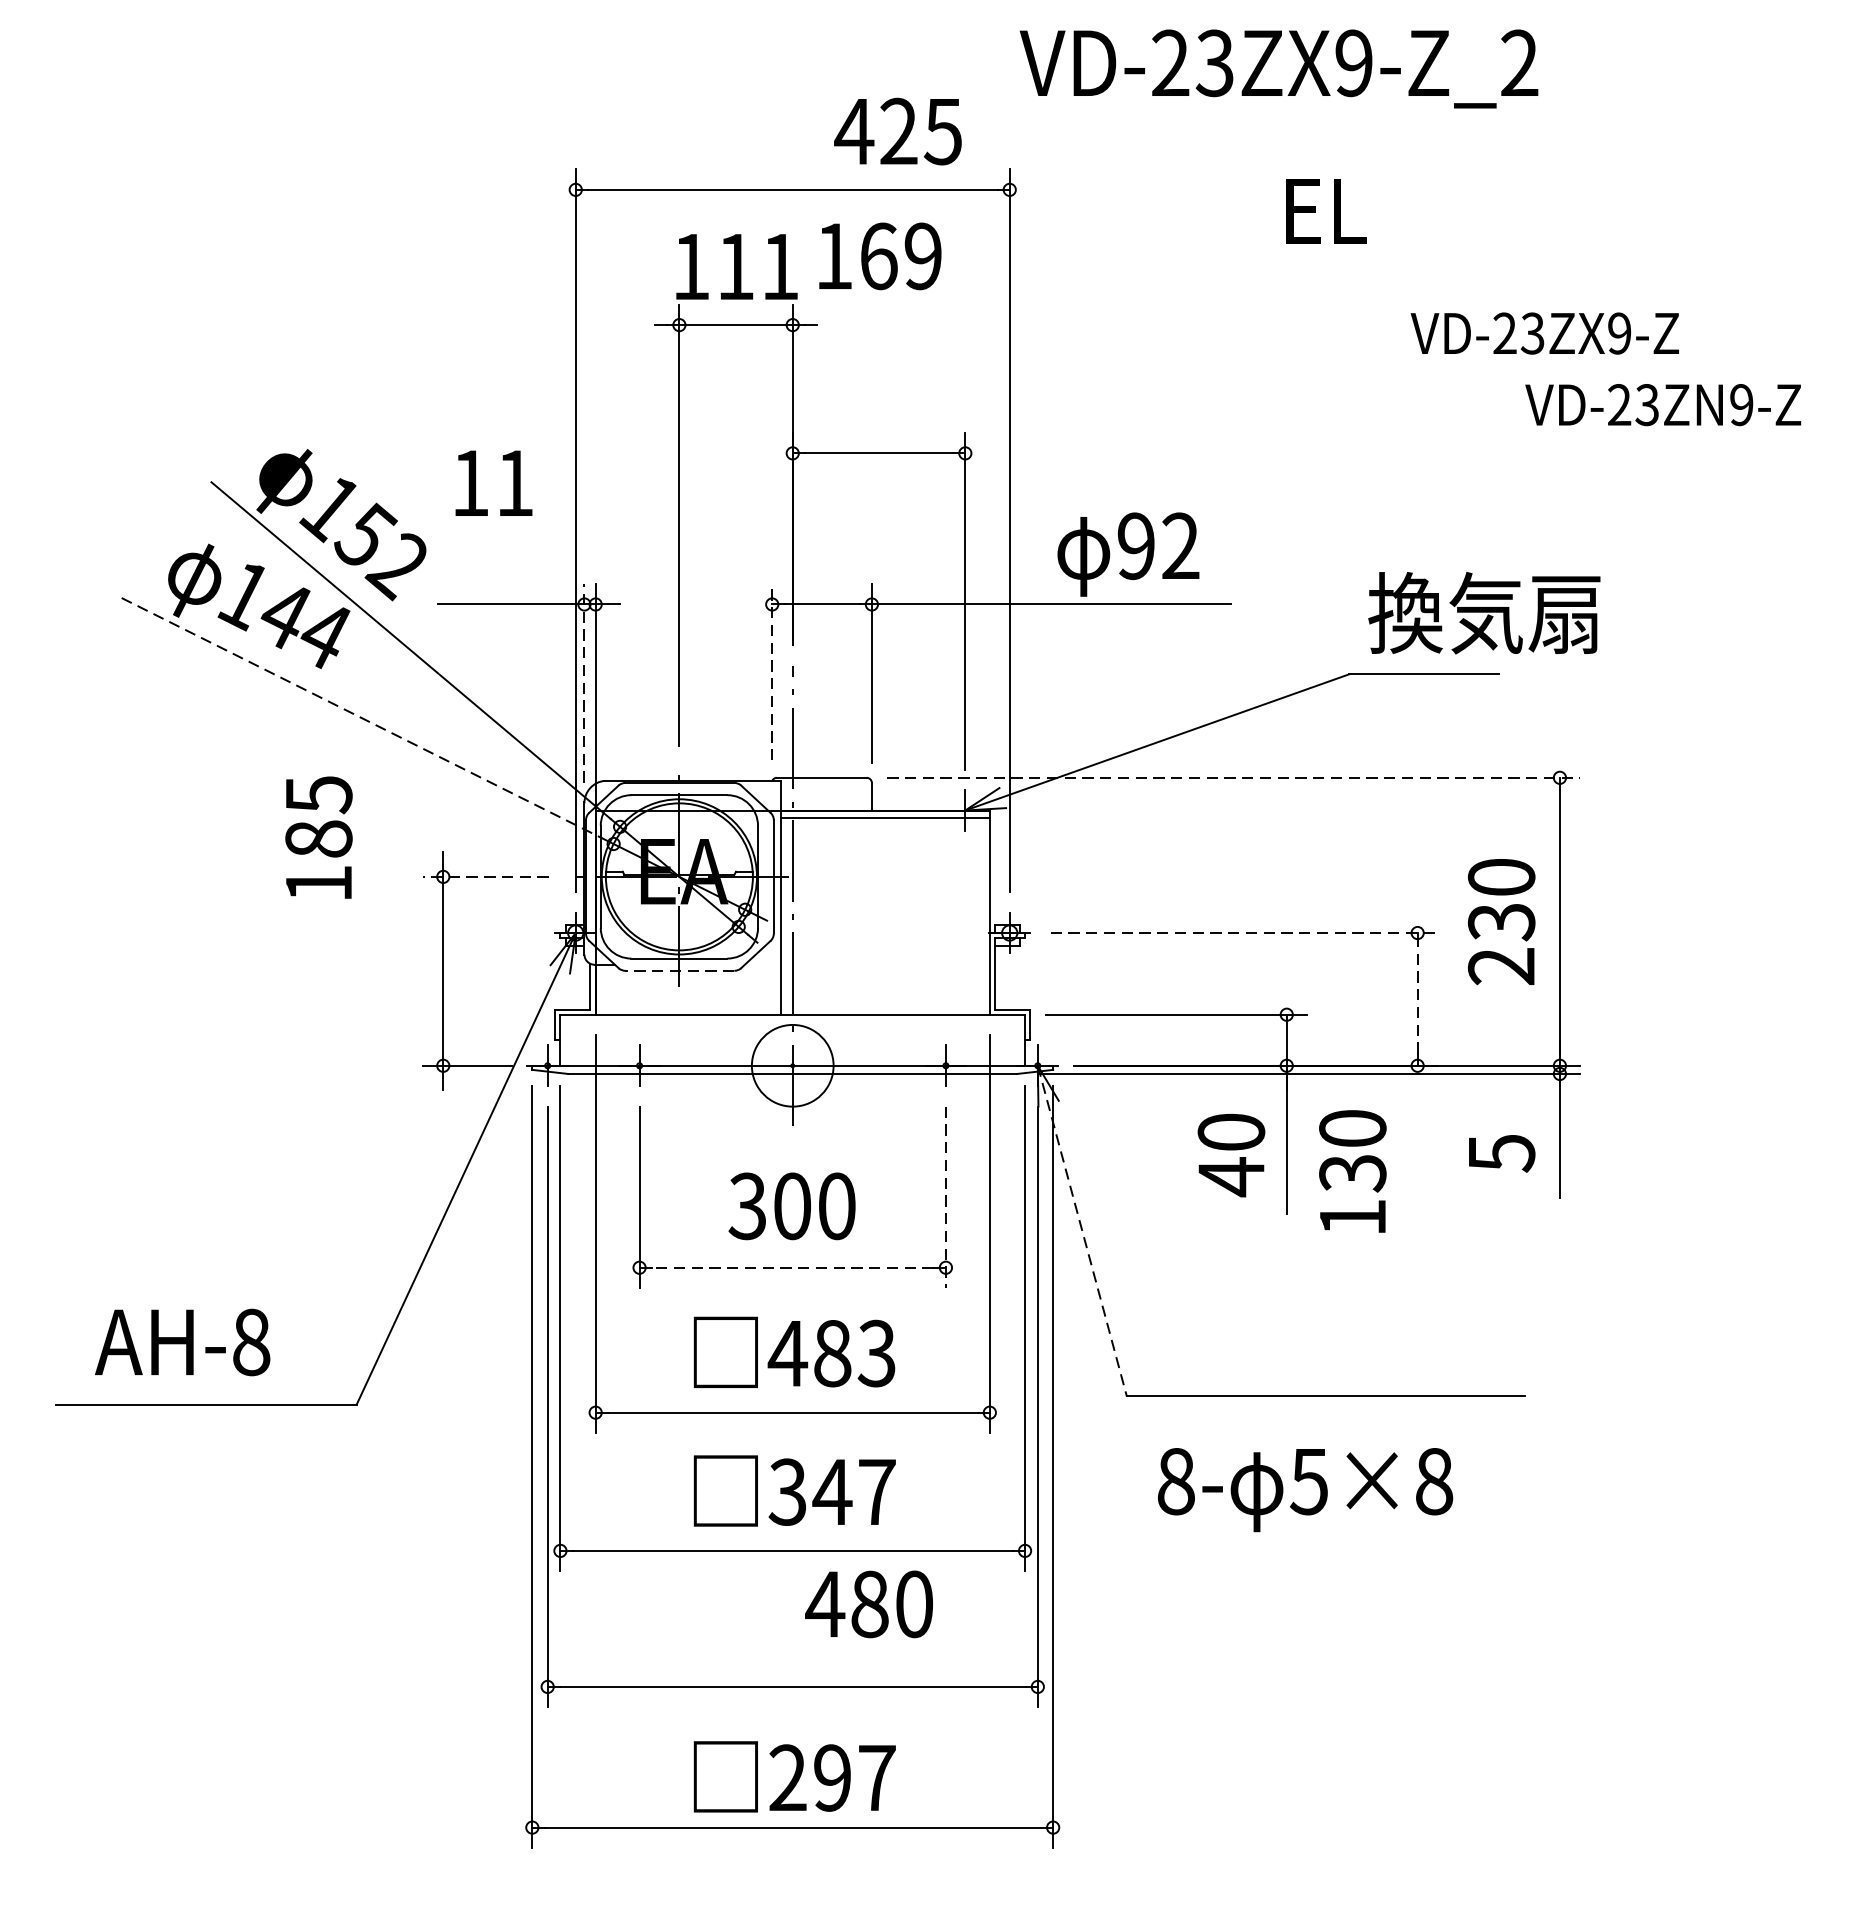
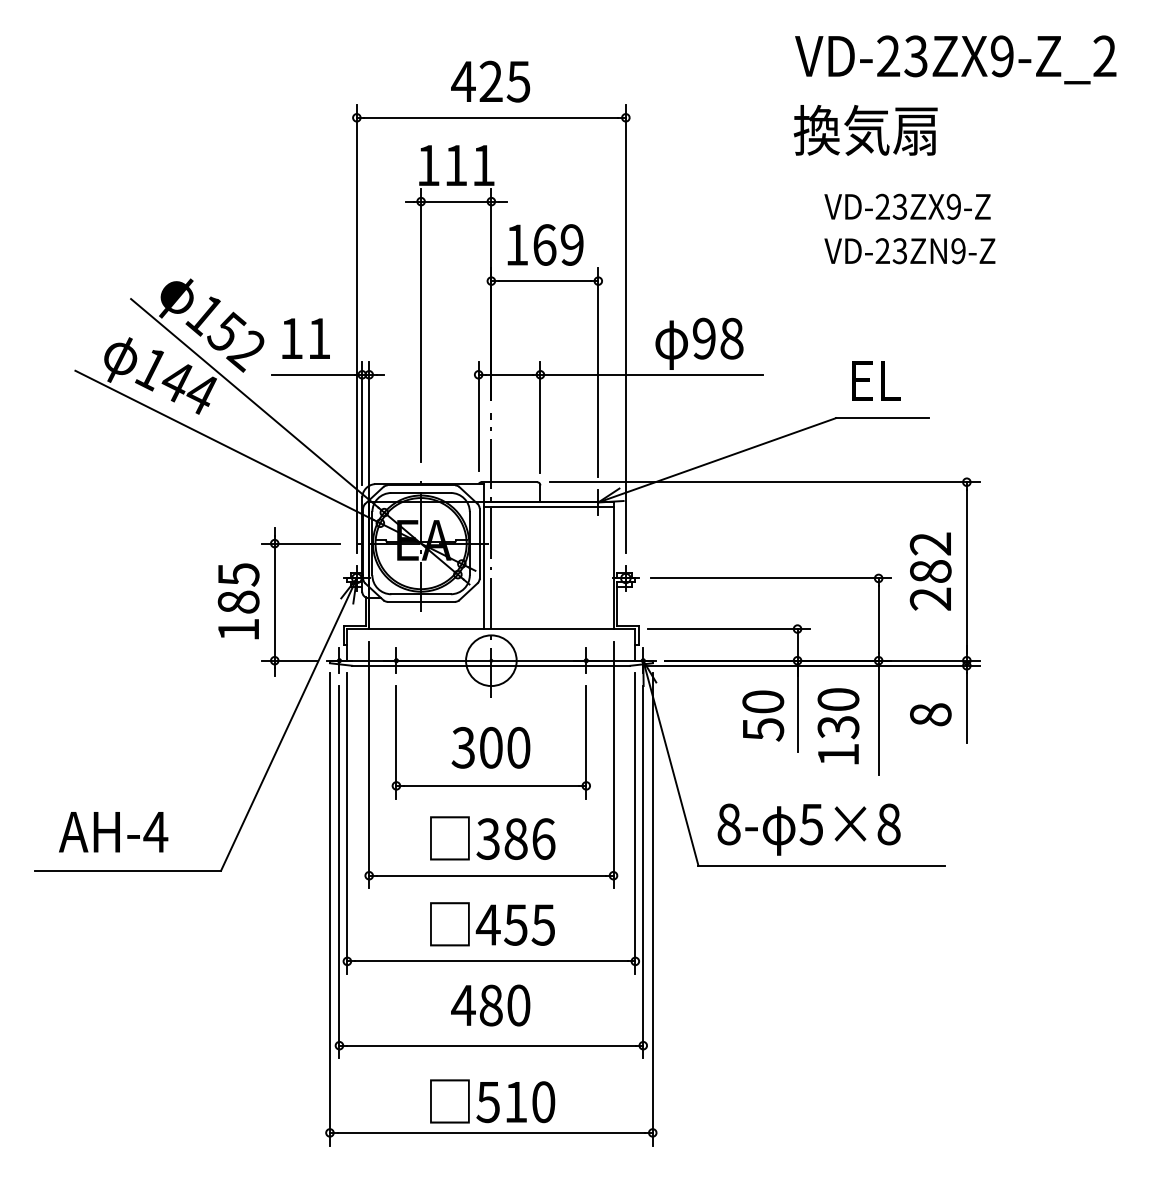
text: (1278, 68) -> (955, 59), moved
text: (897, 131) -> (490, 81), moved
text: (1396, 210) -> (865, 130), EL -> 換気扇
text: (880, 255) -> (545, 244), moved
text: (1544, 332) -> (907, 206), moved
text: (1662, 405) -> (909, 251), moved
text: (492, 483) -> (305, 338), moved
text: (1180, 545) -> (731, 338), 92 -> 98
text: (1483, 612) -> (919, 379), 換気扇 -> EL
line: (772, 671) -> (478, 416), dashed -> solid
line: (584, 683) -> (362, 423), dashed -> solid
line: (362, 718) -> (224, 445), dashed -> solid
line: (1233, 778) -> (764, 482), dashed -> solid
text: (318, 837) -> (238, 601), moved
line: (484, 876) -> (300, 543), dashed -> solid
text: (1501, 899) -> (930, 557), 230 -> 282
line: (1244, 933) -> (771, 578), dashed -> solid
line: (680, 970) -> (421, 601), dashed -> solid
line: (1417, 999) -> (878, 619), dashed -> solid
text: (1501, 1152) -> (930, 714), 5 -> 8
line: (1417, 1159) -> (878, 718), added
text: (1231, 1176) -> (763, 729), 40 -> 50
line: (946, 1197) -> (586, 742), dashed -> solid
line: (1081, 1231) -> (670, 763), dashed -> solid
line: (791, 1267) -> (490, 785), dashed -> solid
text: (250, 1342) -> (155, 832), AH-8 -> AH-4
text: (831, 1352) -> (515, 838), 483 -> 386
text: (1304, 1489) -> (808, 829), moved
text: (831, 1491) -> (515, 924), 347 -> 455
text: (868, 1604) -> (490, 1005), moved
text: (831, 1778) -> (515, 1102), 297 -> 510

